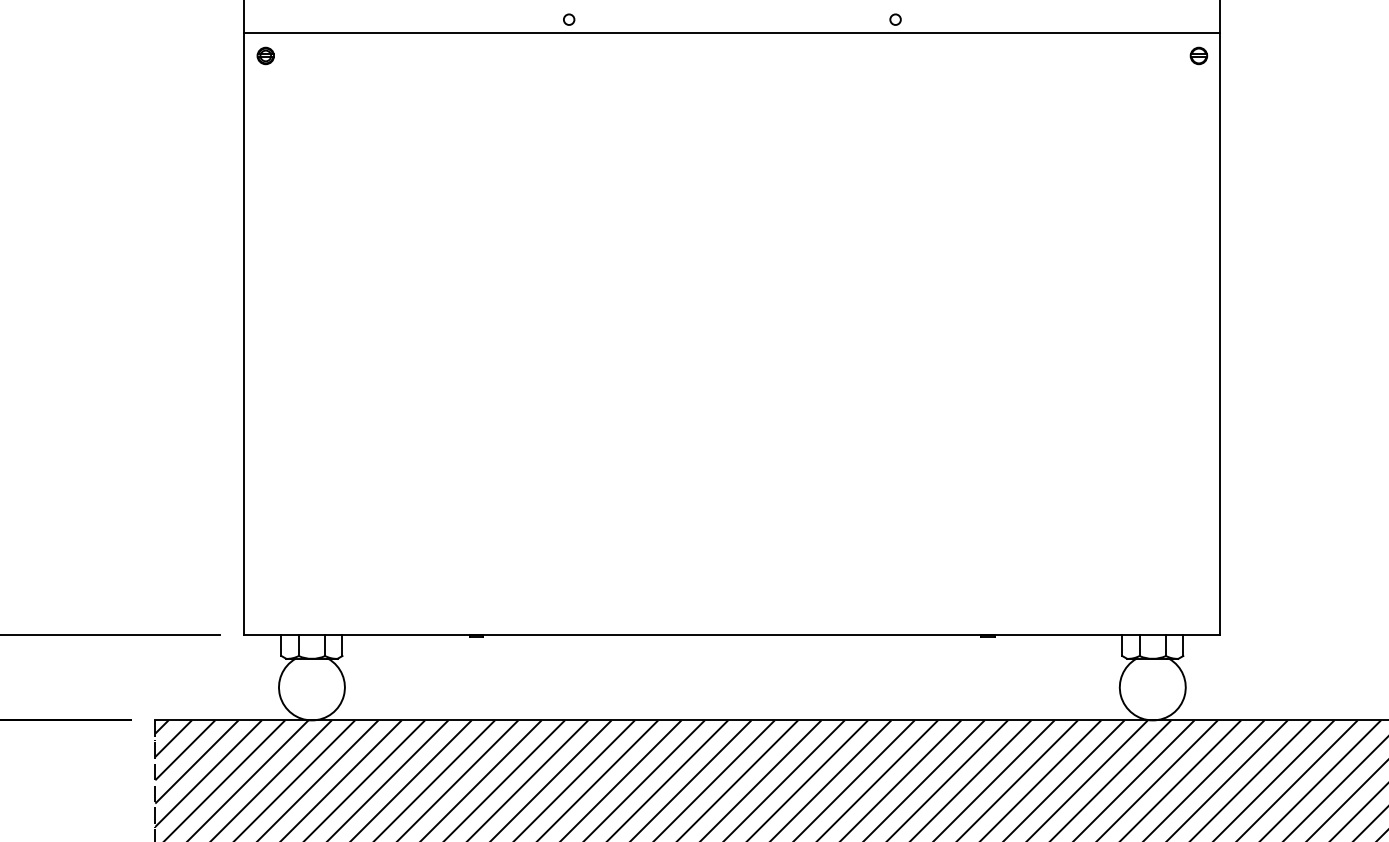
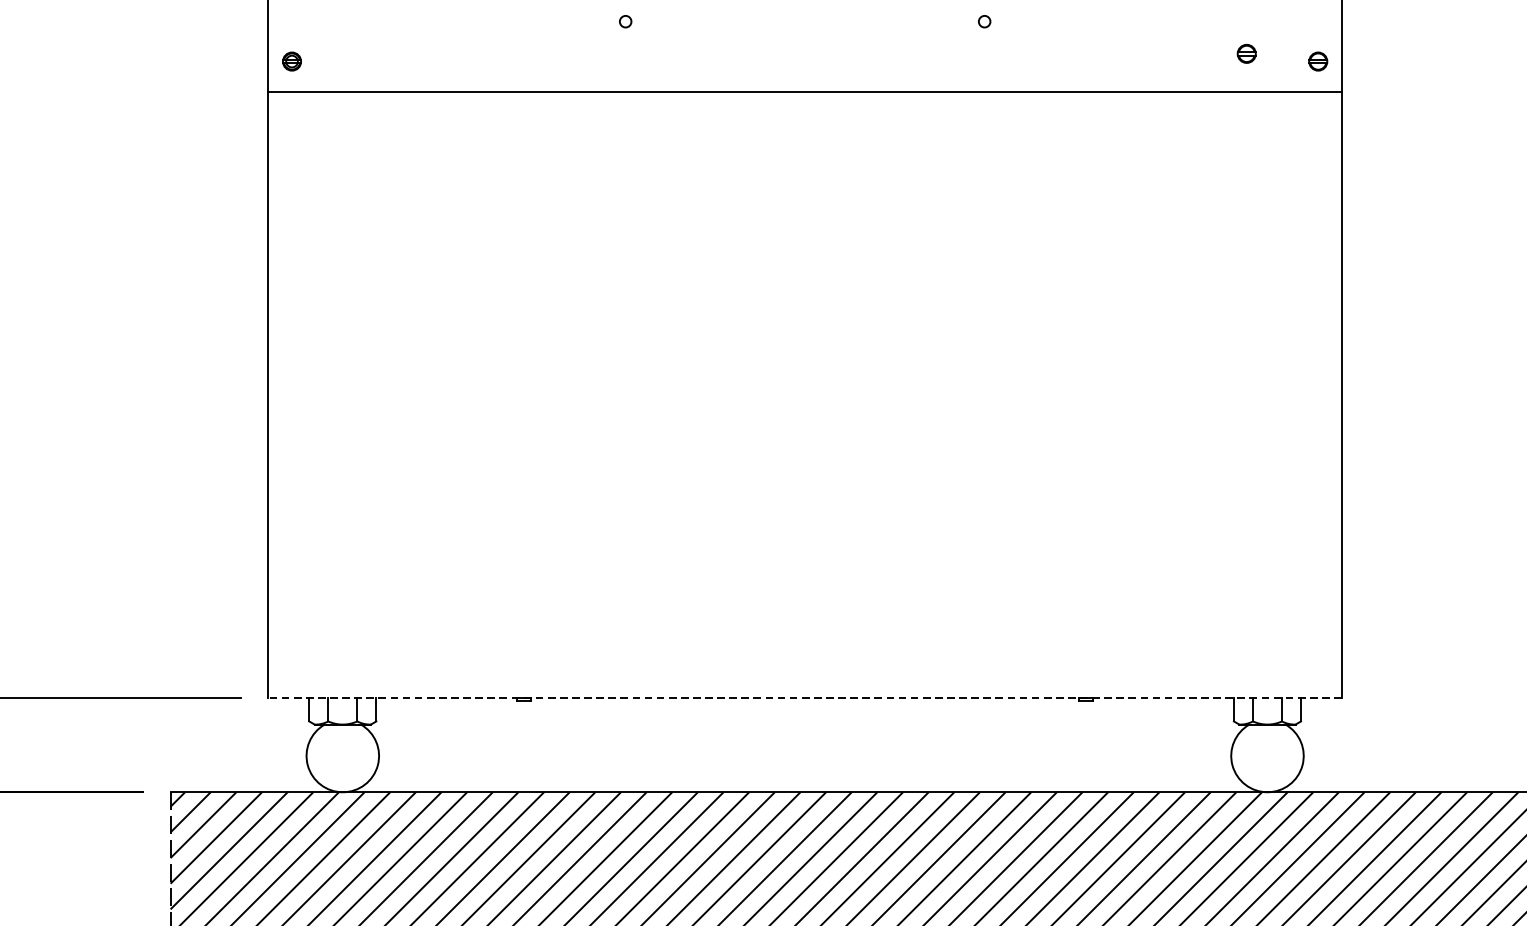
line: (732, 32) -> (805, 91), moved
part: (1133, 48) -> (1246, 53), added
line: (731, 634) -> (804, 697), solid -> dashed

